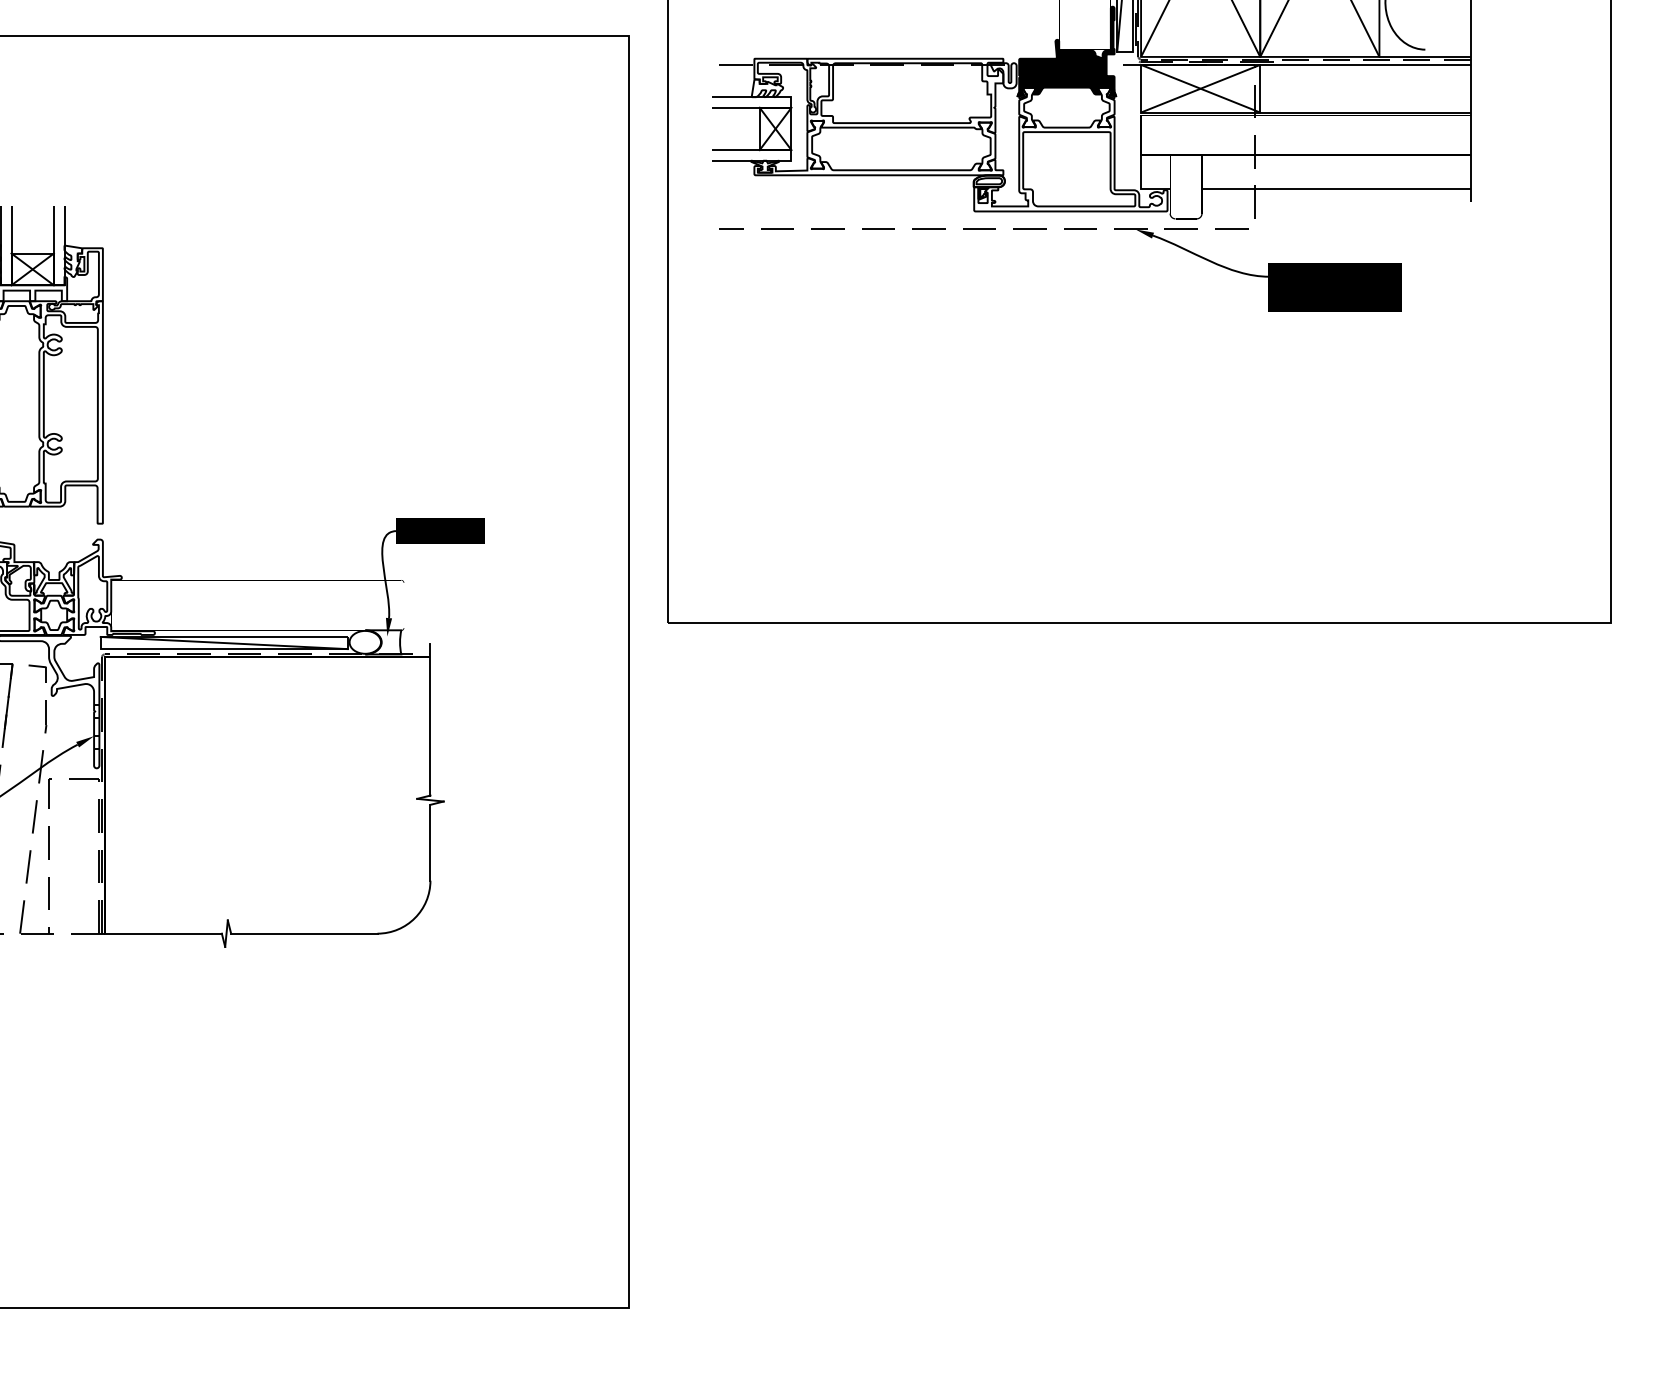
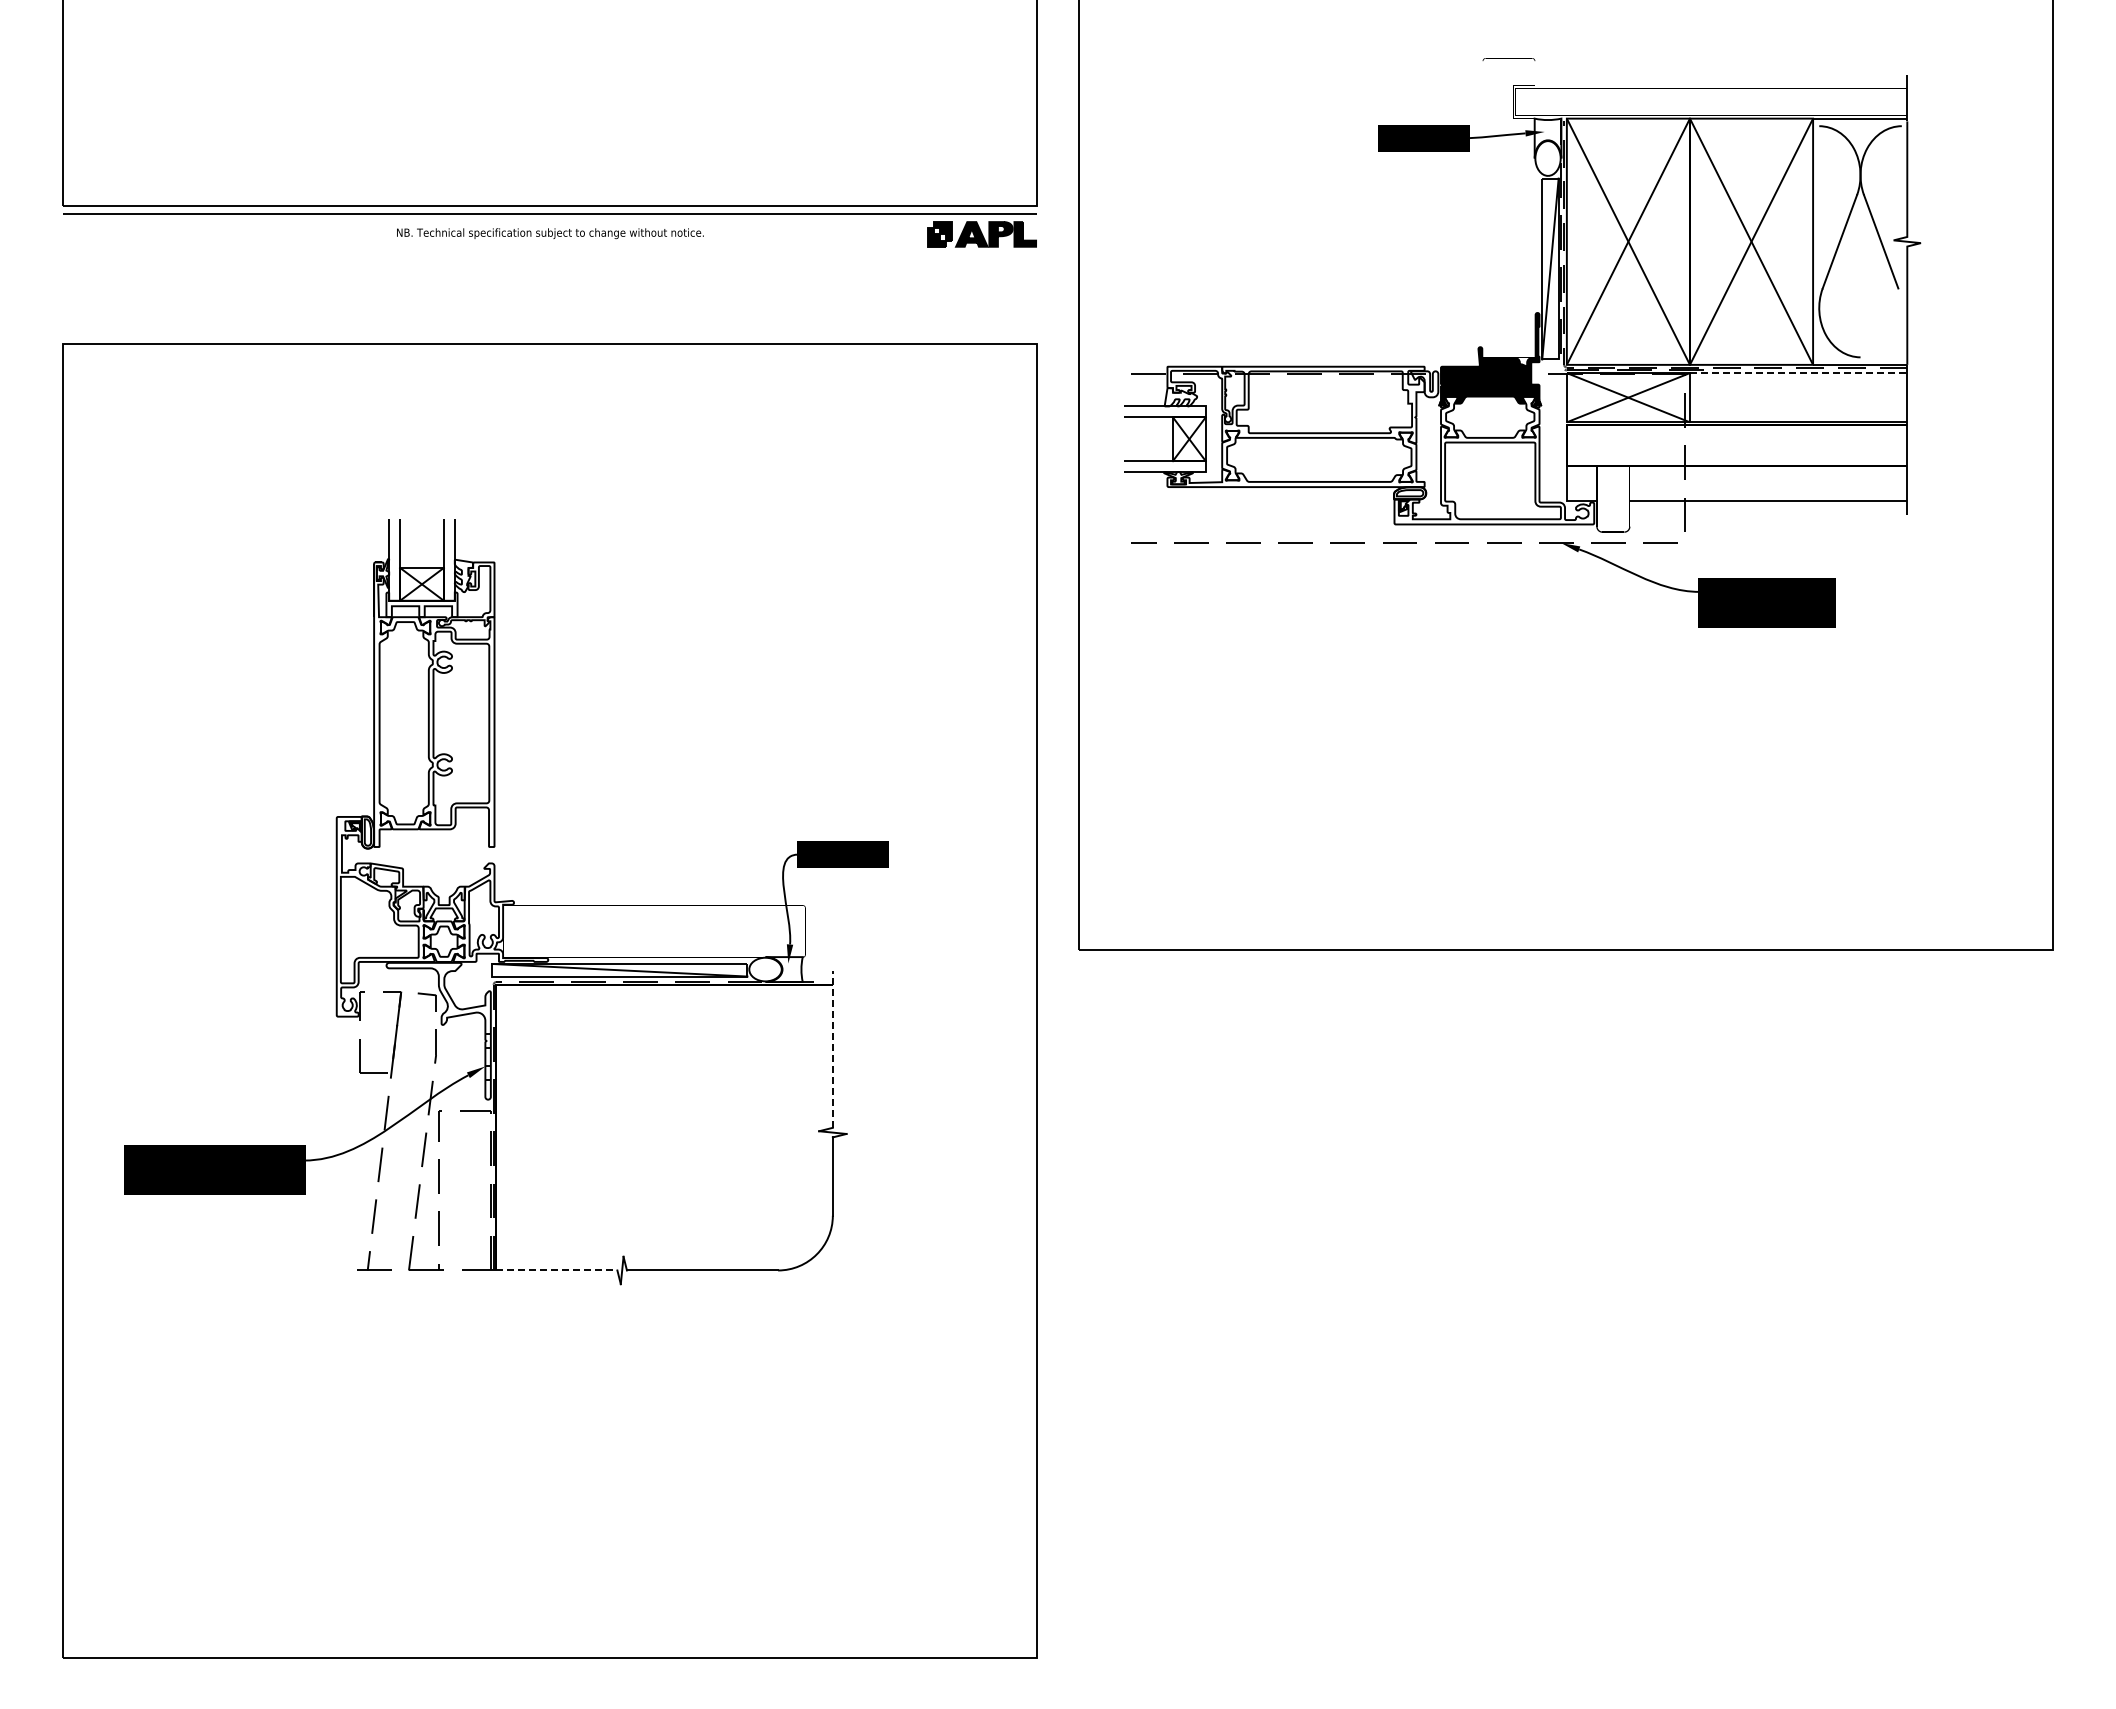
line: (1365, 65) -> (1798, 373), solid -> dashed
line: (430, 718) -> (832, 1048), solid -> dashed
line: (162, 933) -> (556, 1270), solid -> dashed

